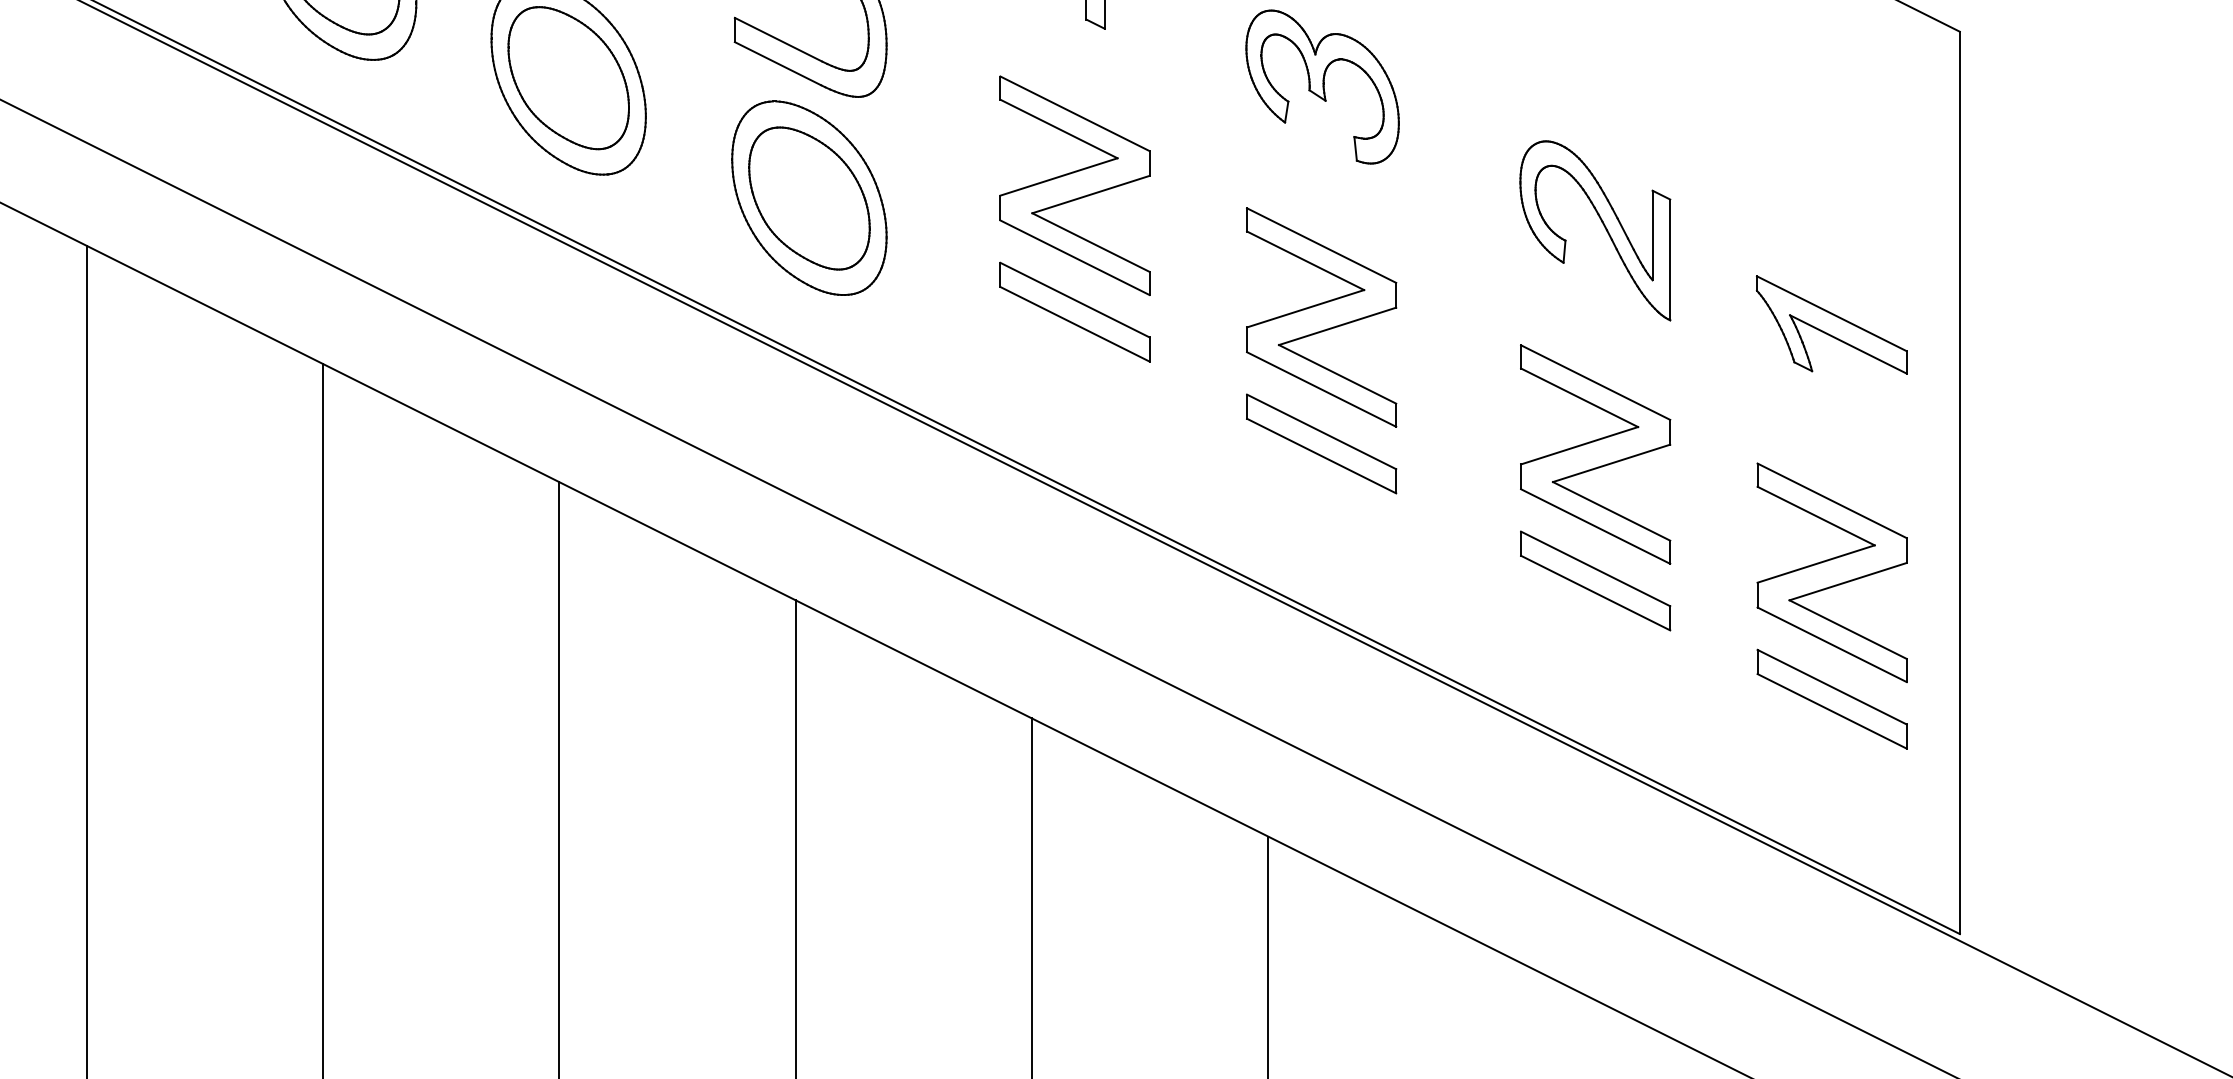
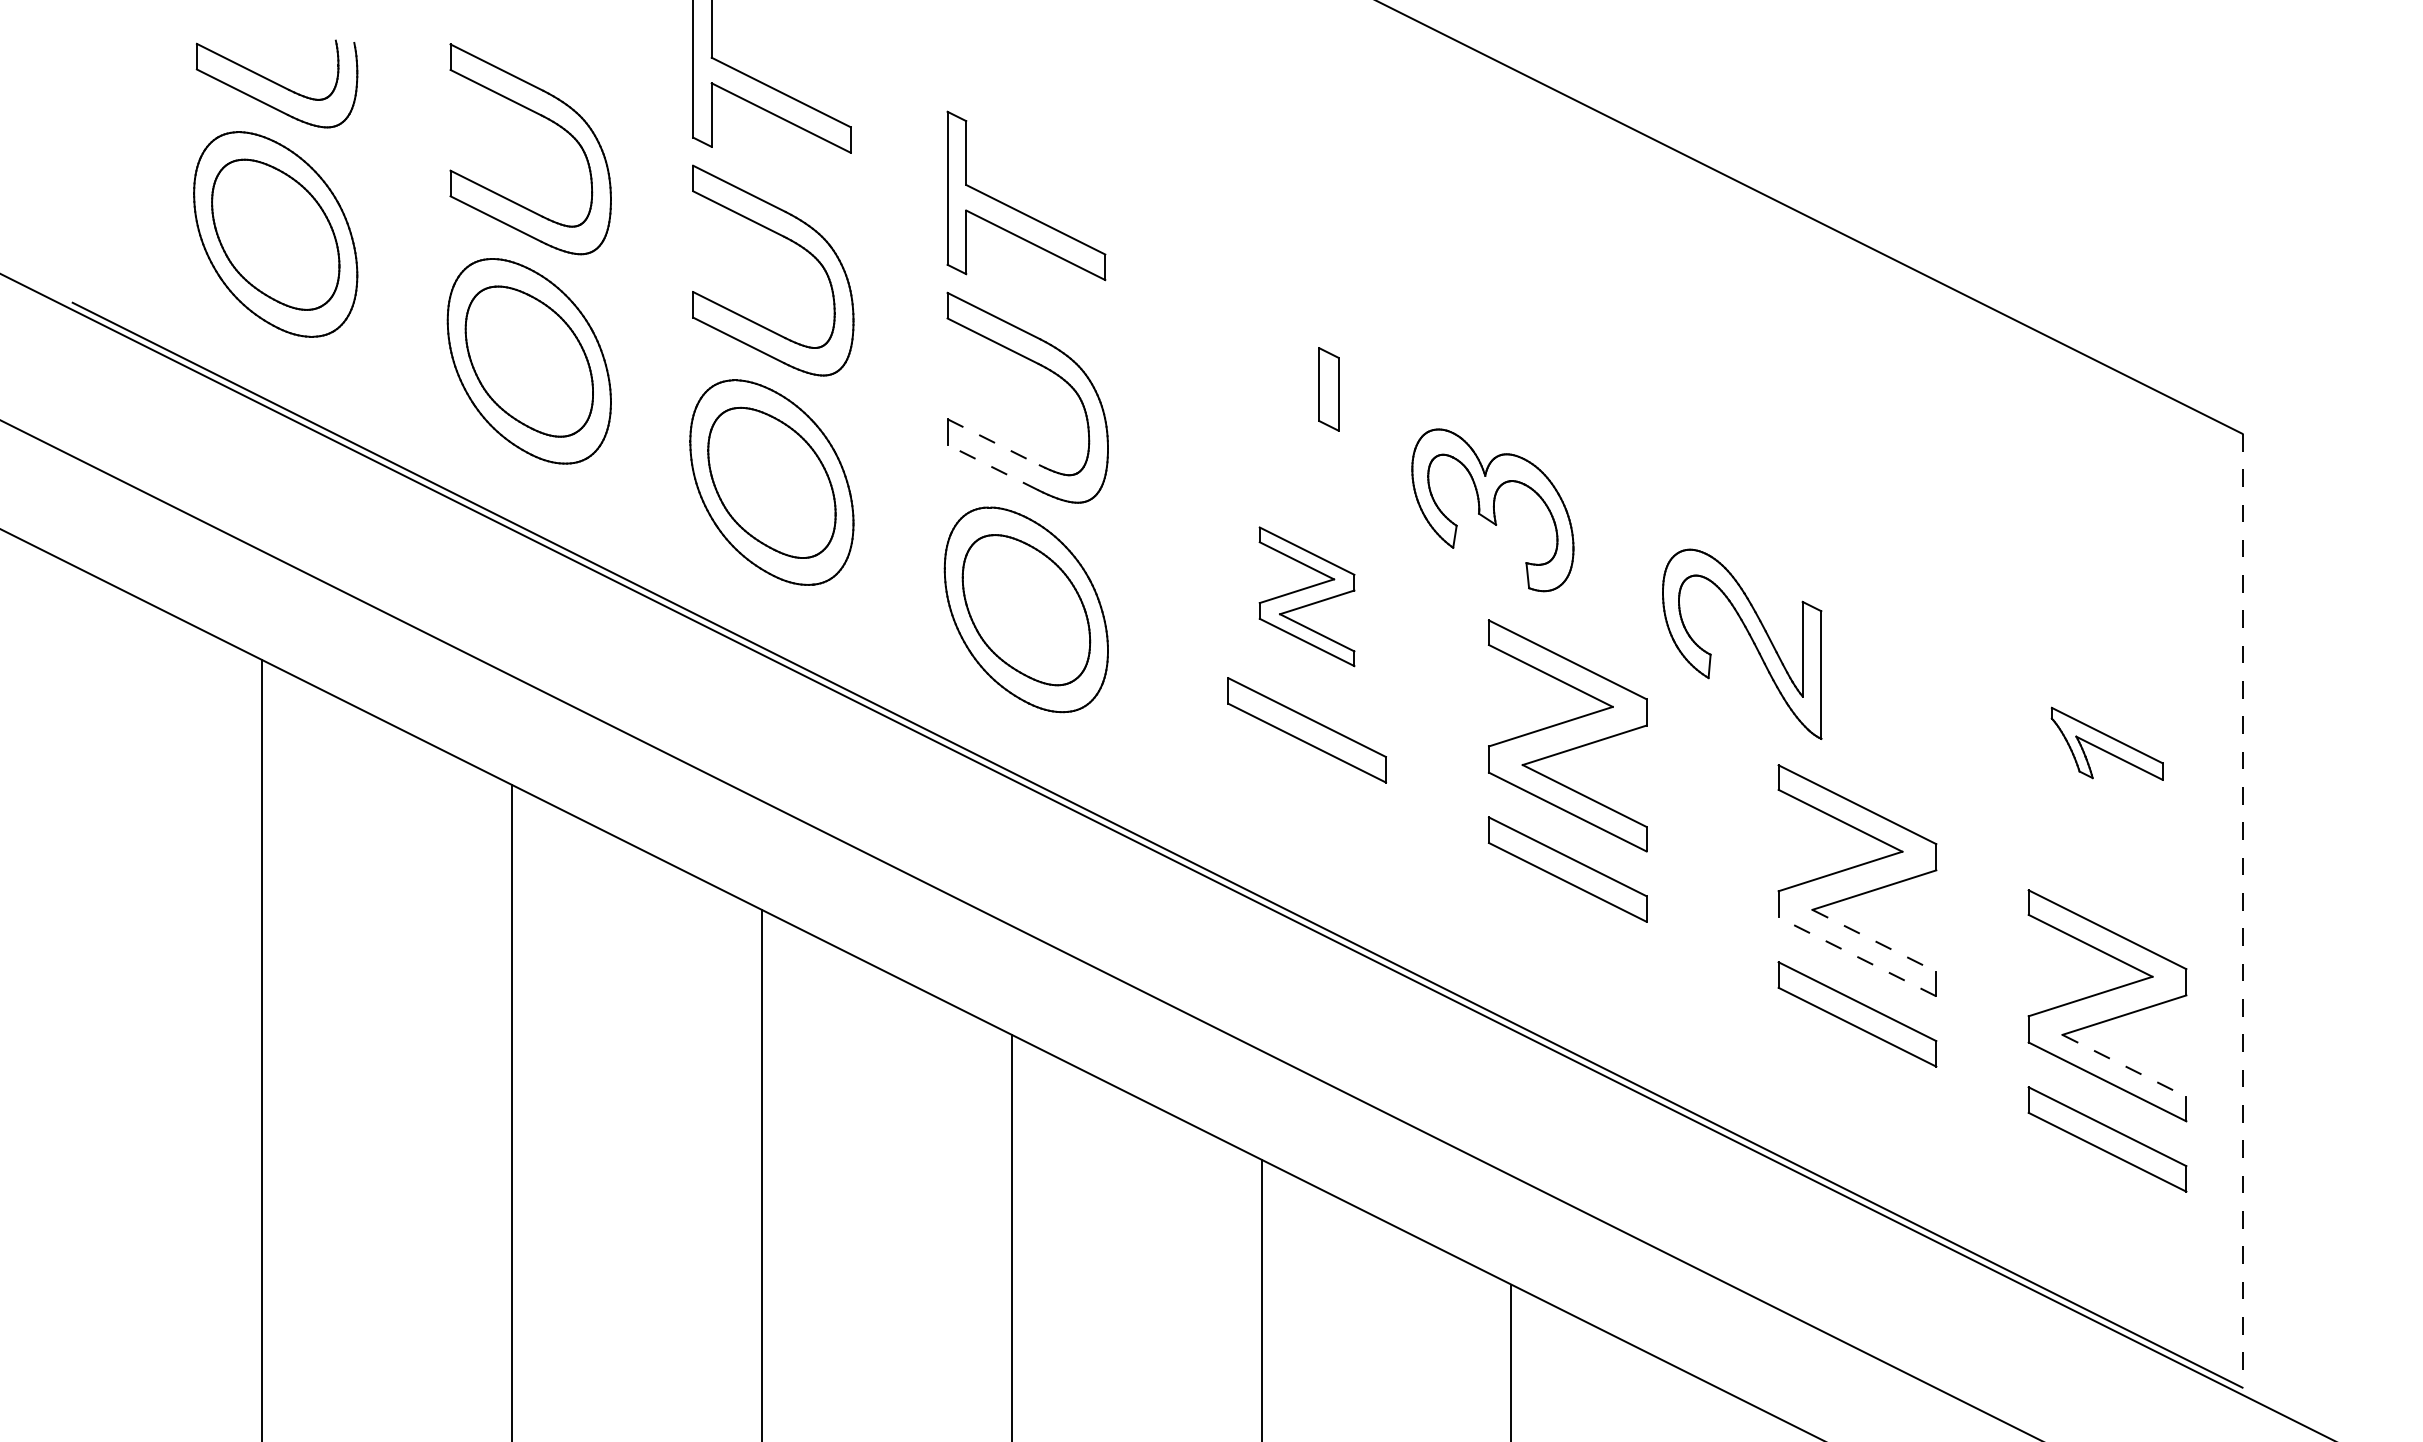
line: (778, 39) -> (993, 442), solid -> dashed
line: (778, 63) -> (993, 467), solid -> dashed
part: (1322, 87) -> (1492, 510), moved
part: (1074, 185) -> (1306, 596), size x0.6
part: (1603, 225) -> (1750, 638), moved
part: (1832, 324) -> (2107, 743), size x0.7
line: (1959, 482) -> (2242, 910), solid -> dashed
line: (1611, 511) -> (1874, 941), solid -> dashed
line: (1595, 526) -> (1857, 956), solid -> dashed
line: (1848, 630) -> (2124, 1066), solid -> dashed

